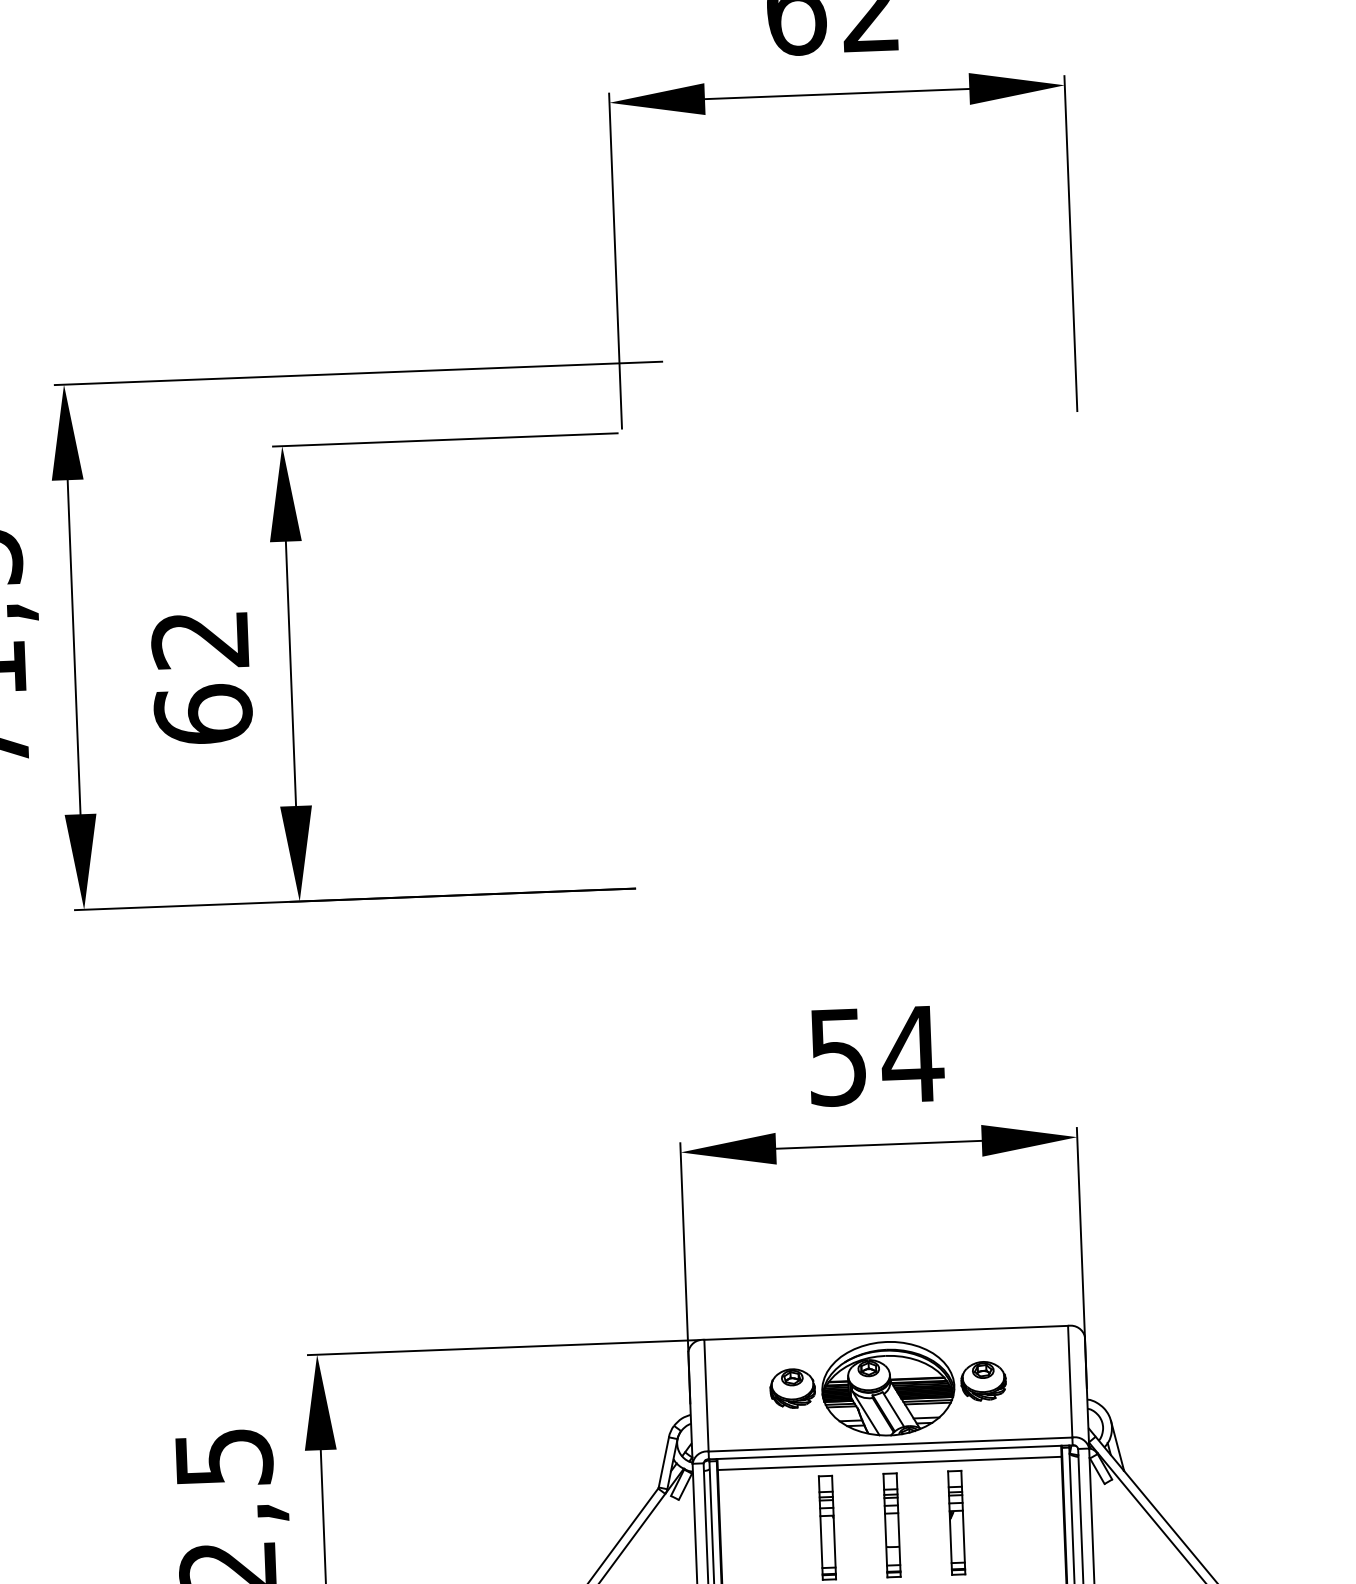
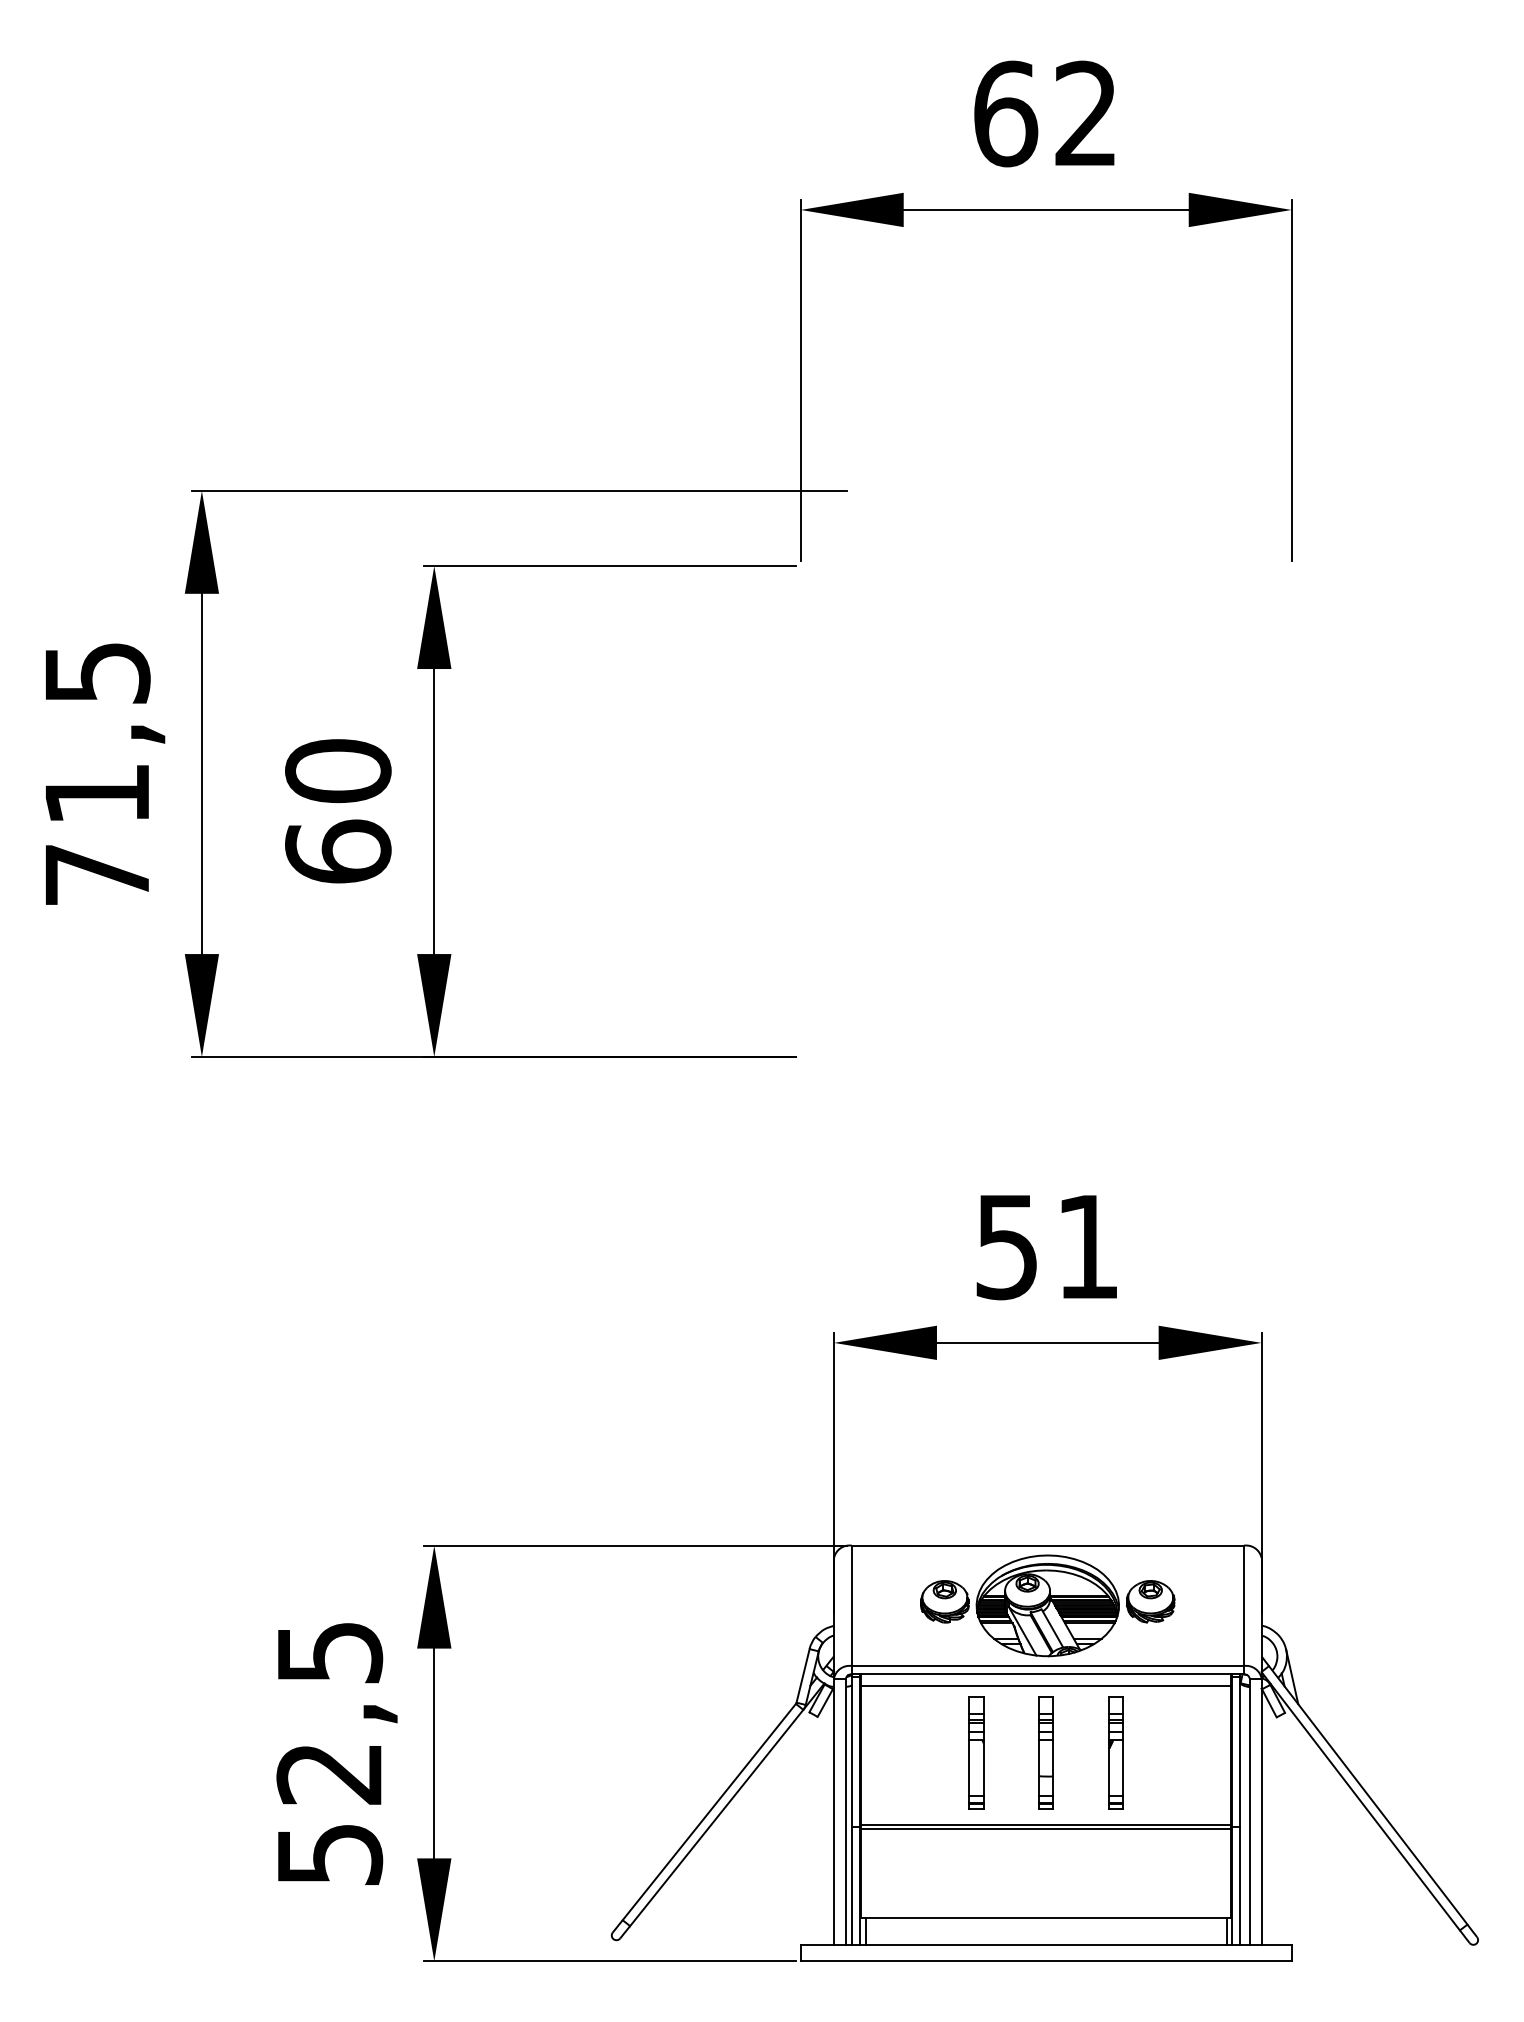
text: (200, 640) -> (338, 771), 62 -> 60
text: (912, 1053) -> (1087, 1246), 54 -> 51

